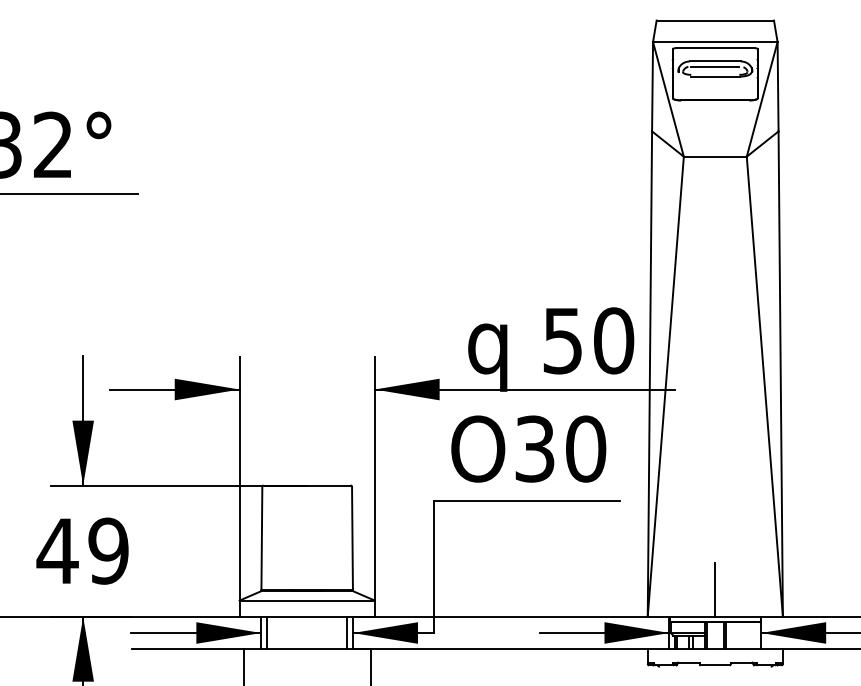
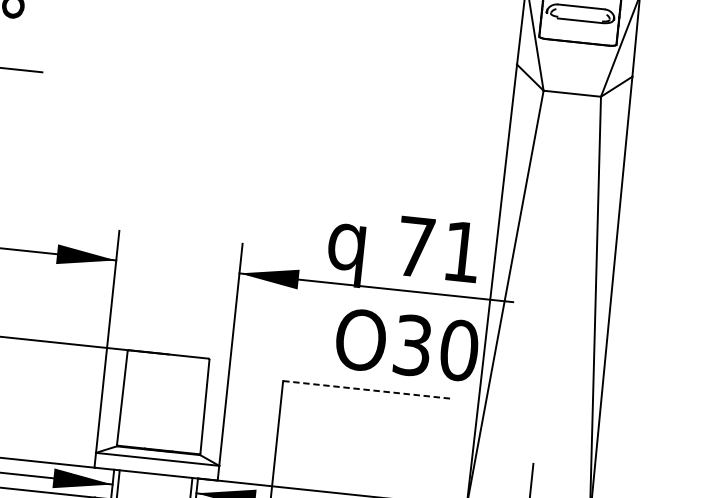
line: (715, 66) -> (581, 11), removed
text: (588, 340) -> (439, 249), 50 -> 71
text: (528, 448) -> (406, 344), moved
line: (527, 501) -> (368, 390), solid -> dashed

